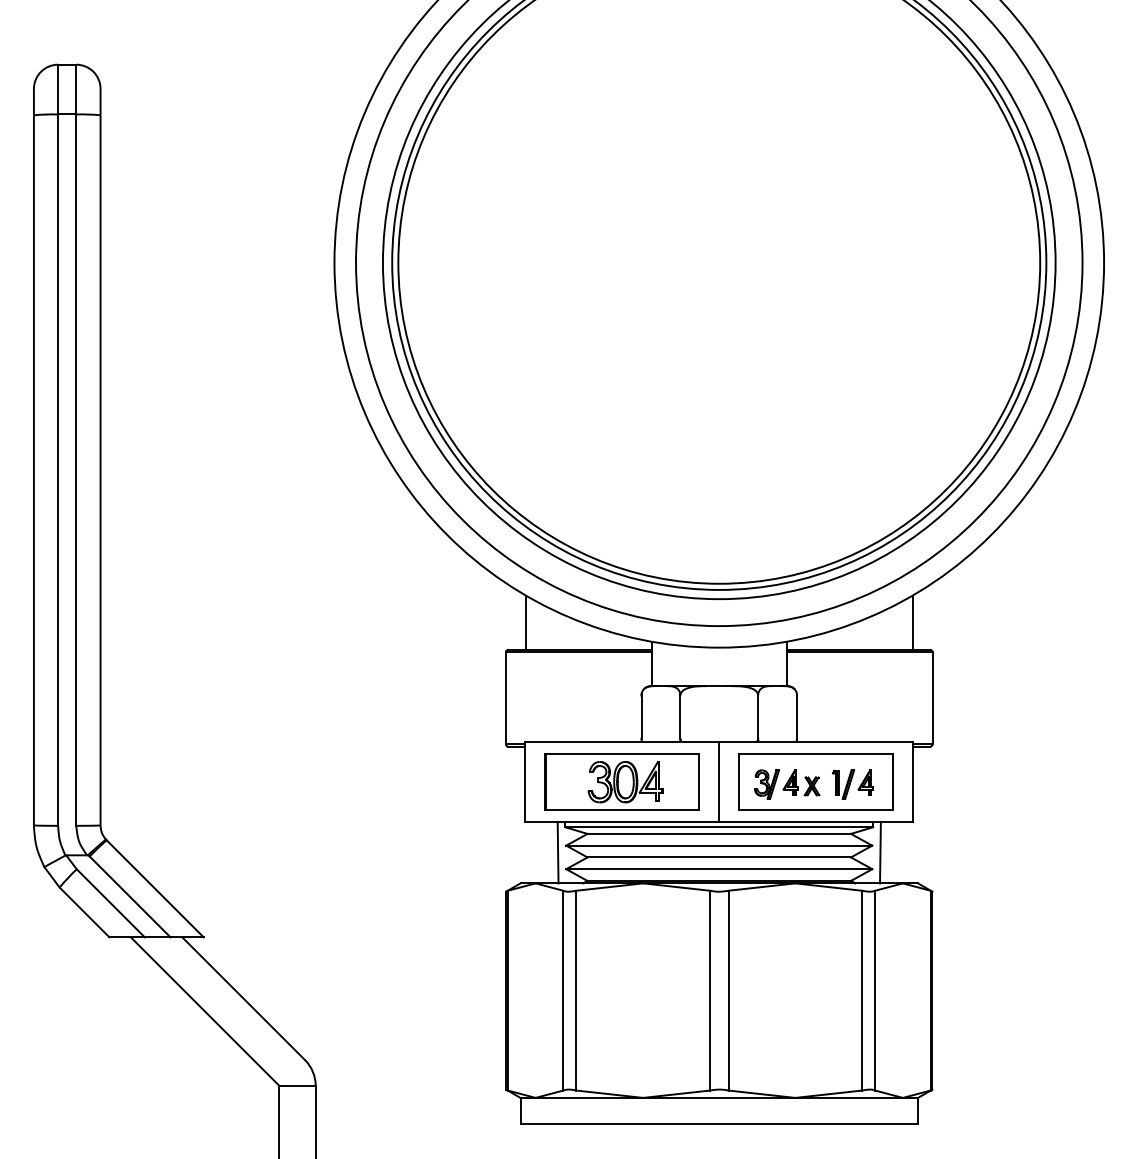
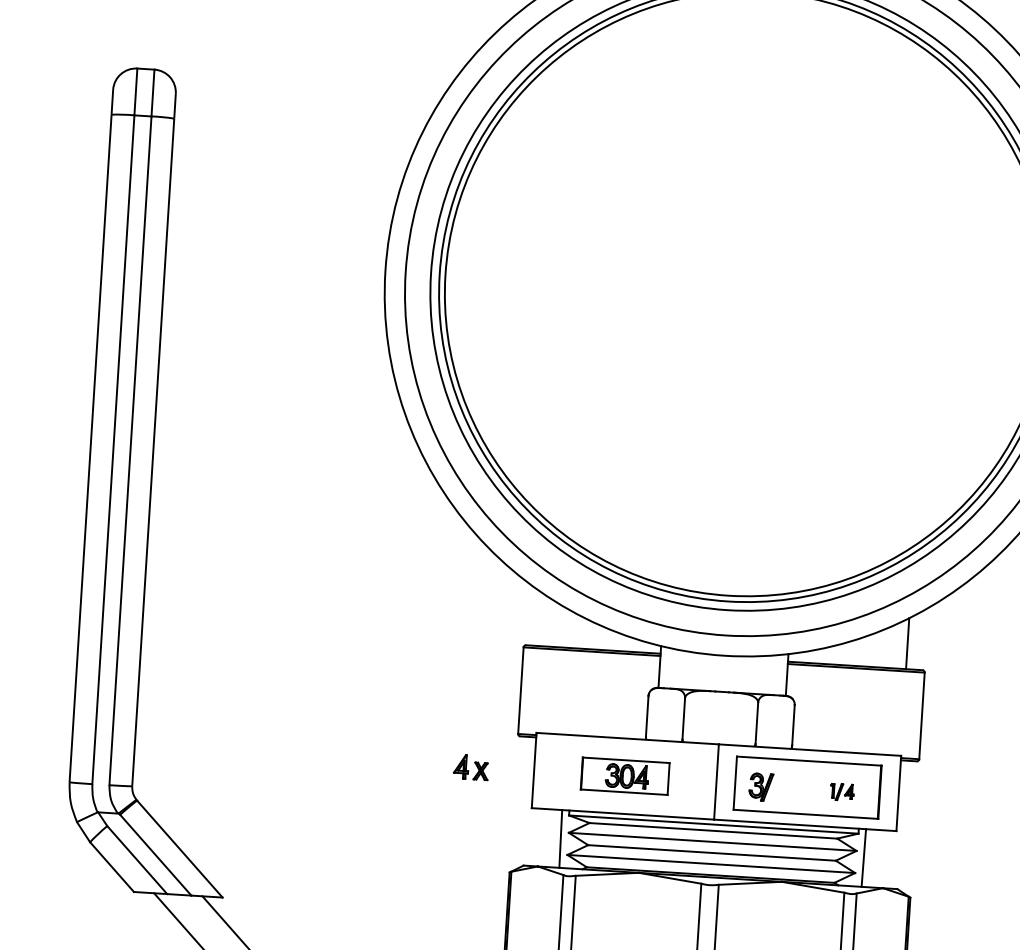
line: (525, 622) -> (543, 620), removed
part: (621, 781) -> (624, 775), size x0.6
part: (801, 782) -> (471, 767), moved
part: (852, 784) -> (841, 792), size x0.6

